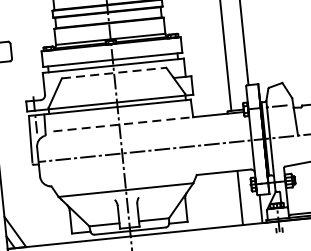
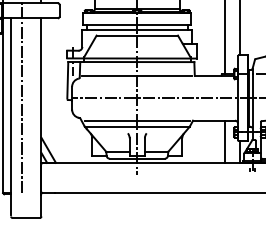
line: (114, 72) -> (137, 35), dashed -> solid
line: (119, 124) -> (137, 75), dashed -> solid
line: (125, 182) -> (137, 120), added

